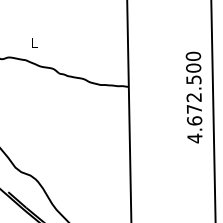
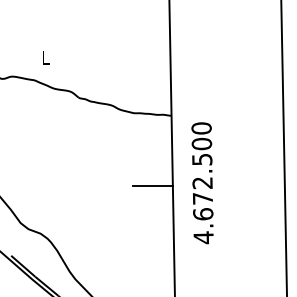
text: (193, 97) -> (201, 183), moved
line: (114, 139) -> (152, 185), added

